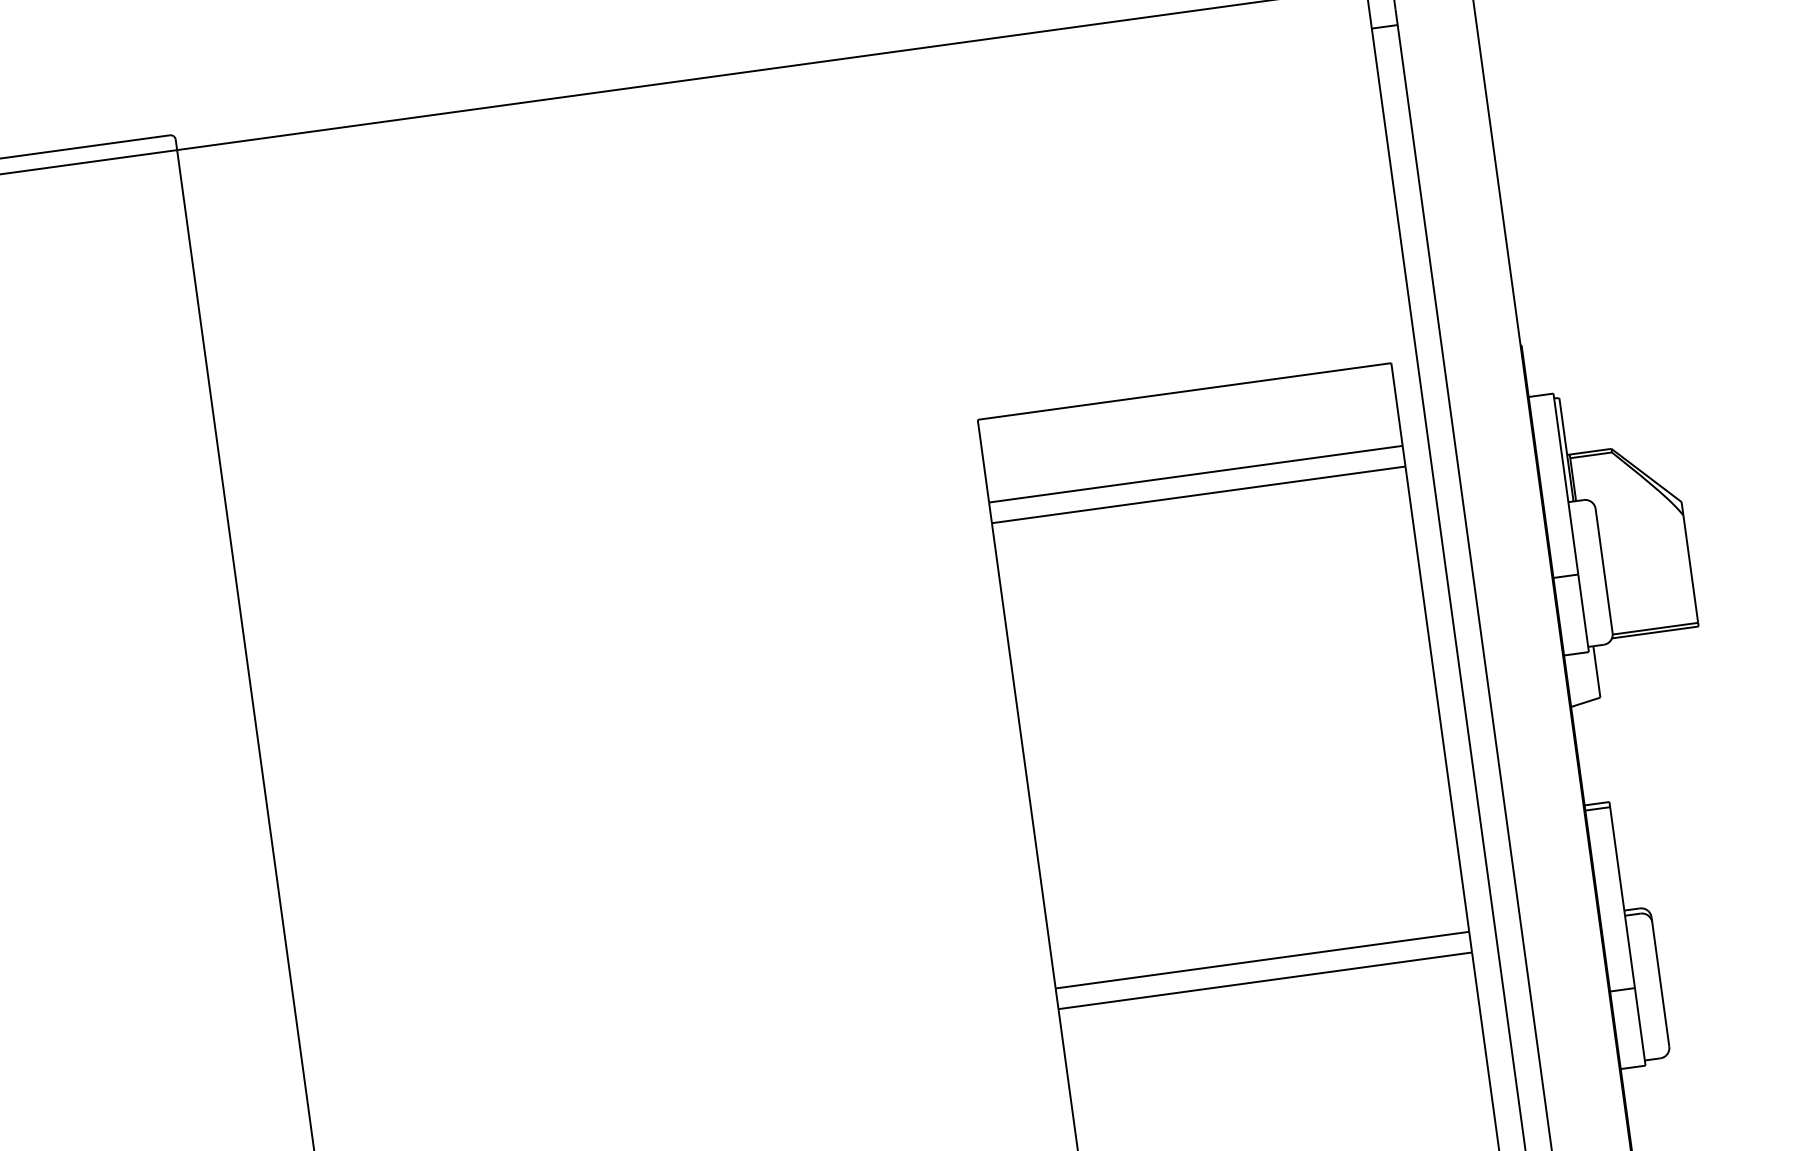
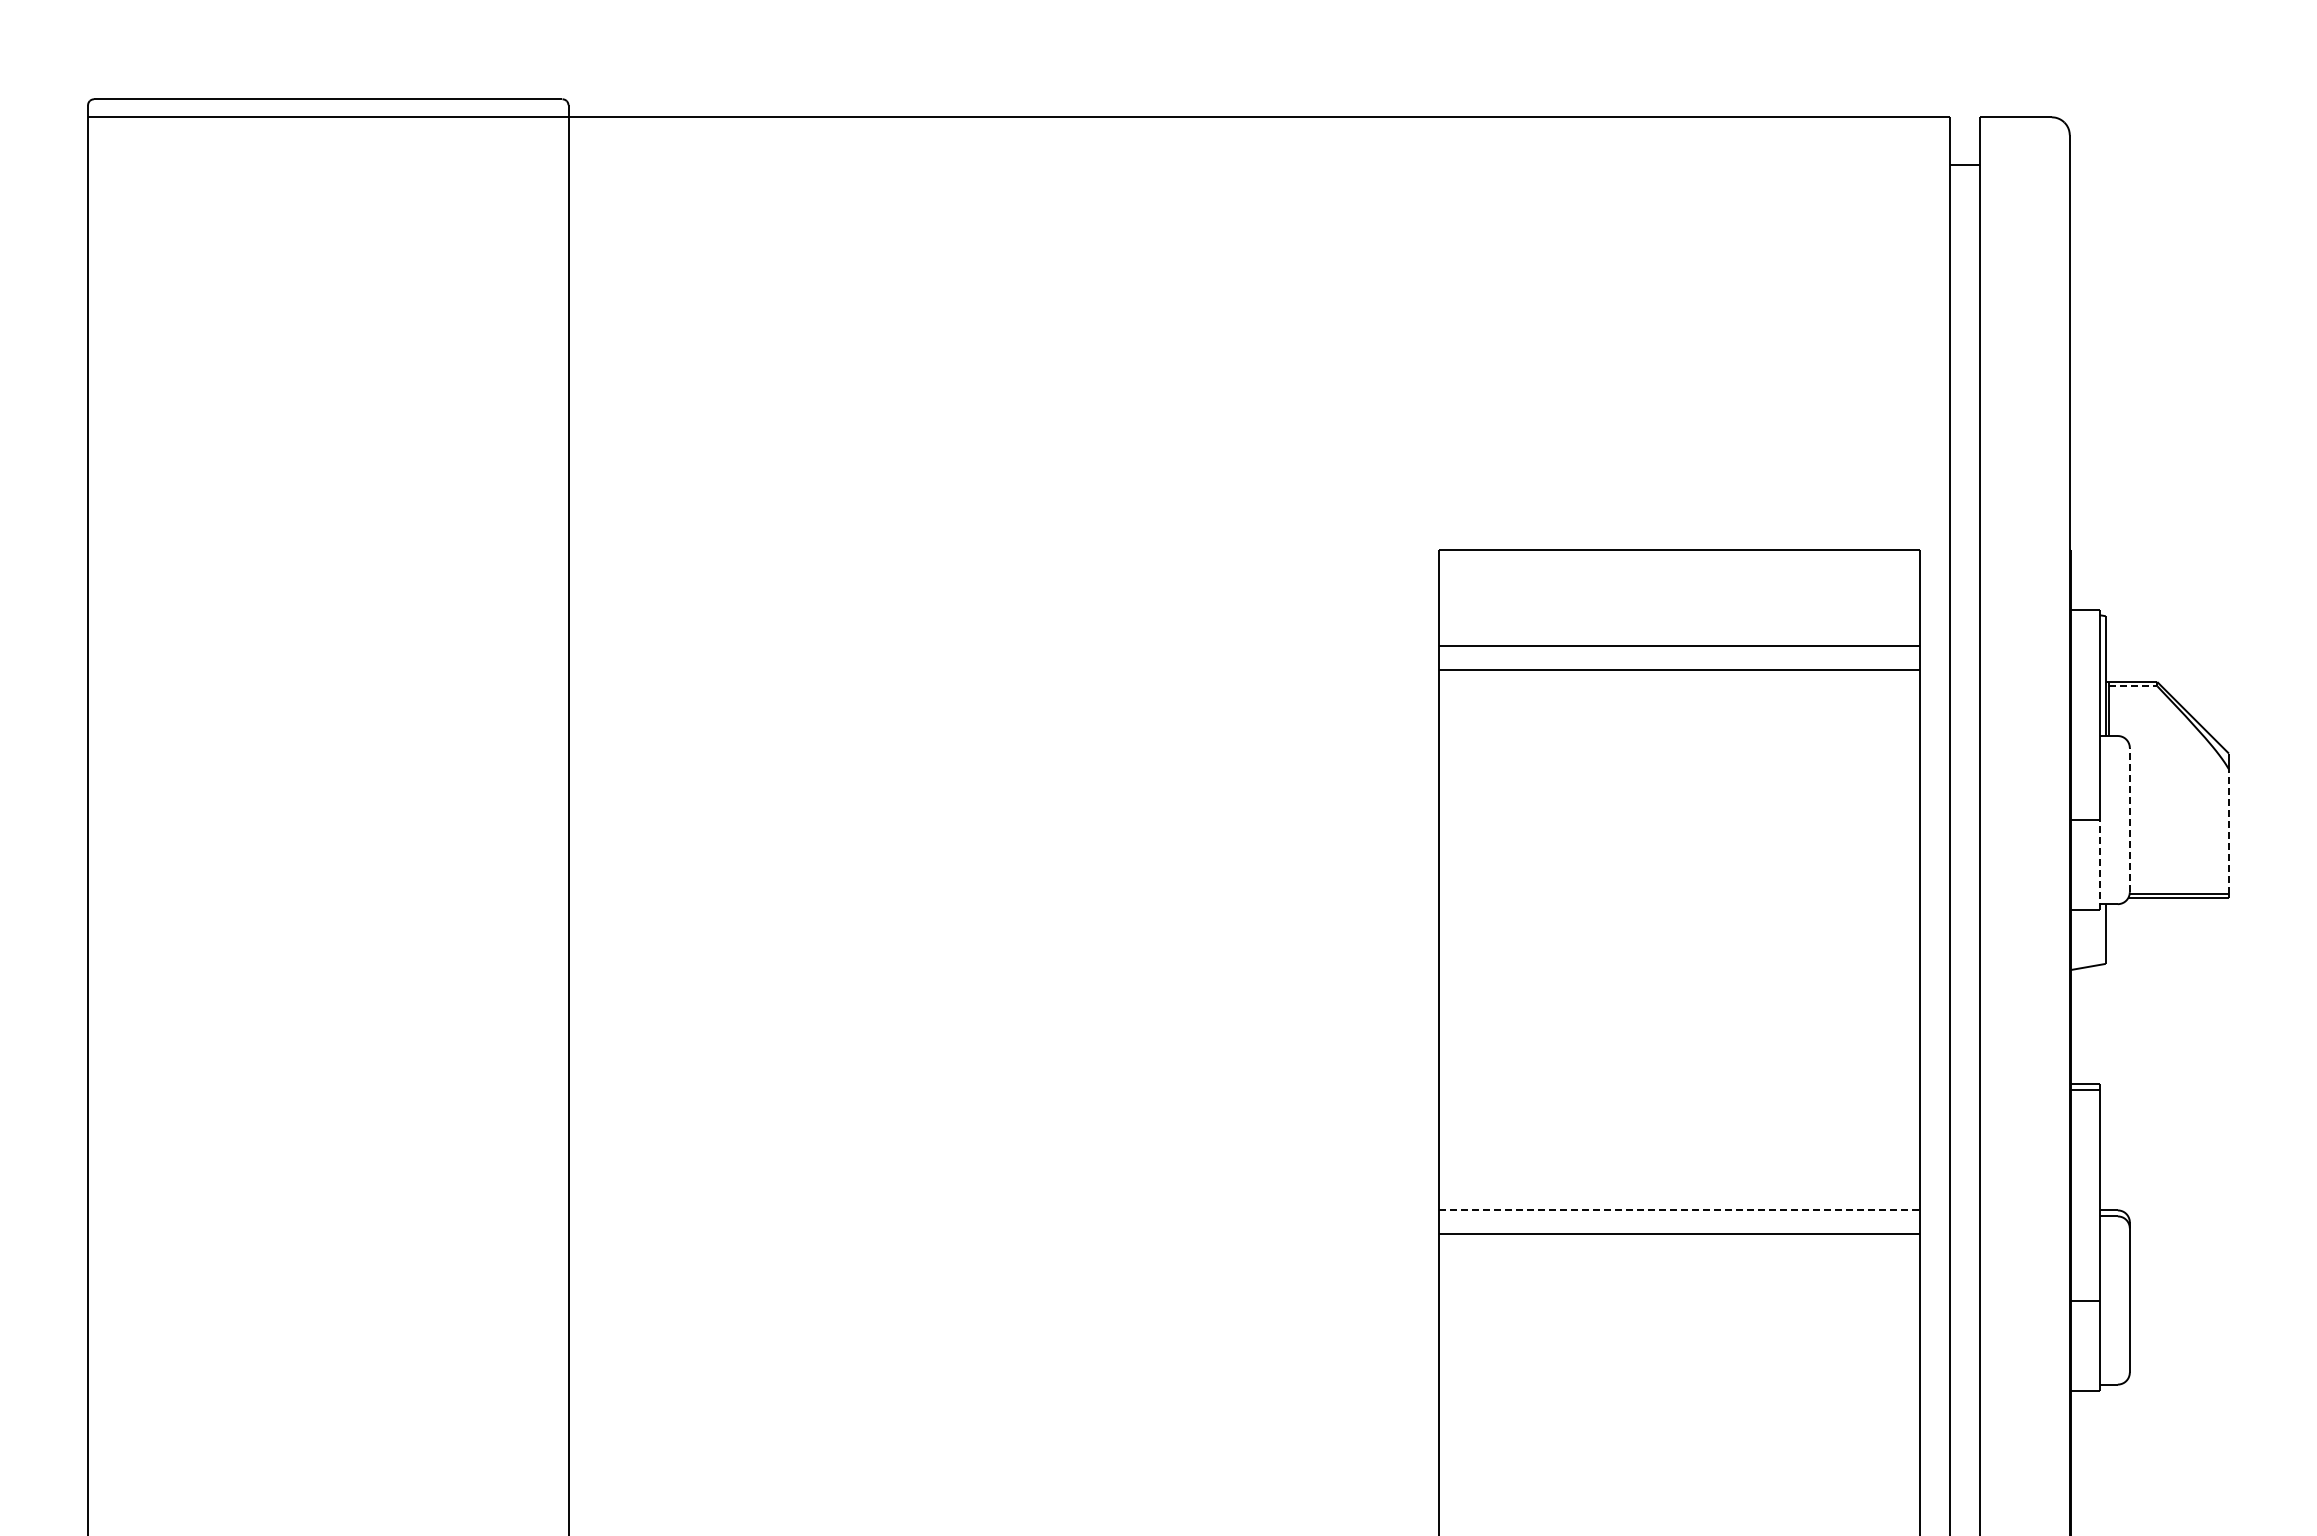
line: (1591, 455) -> (2133, 686), solid -> dashed
line: (1690, 569) -> (2228, 831), solid -> dashed
line: (1603, 570) -> (2129, 819), solid -> dashed
line: (1583, 612) -> (2099, 864), solid -> dashed
line: (1262, 960) -> (1679, 1210), solid -> dashed

